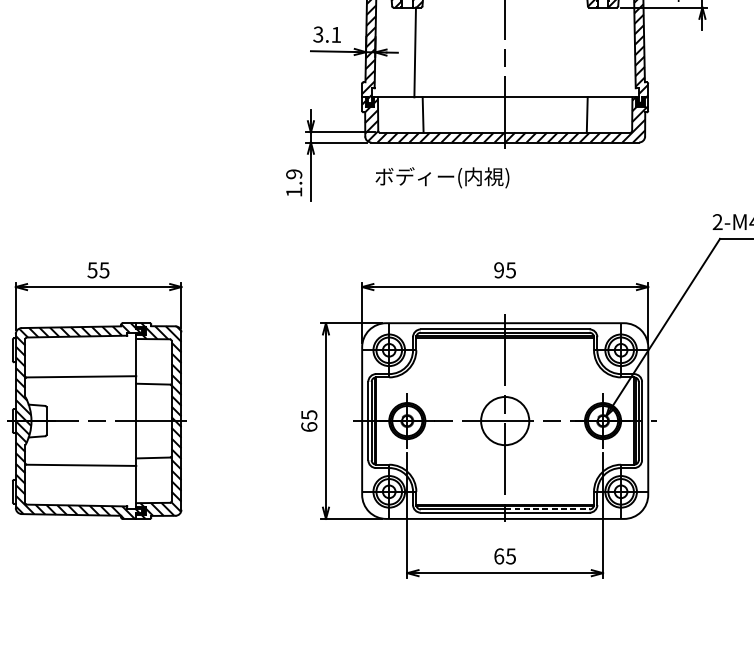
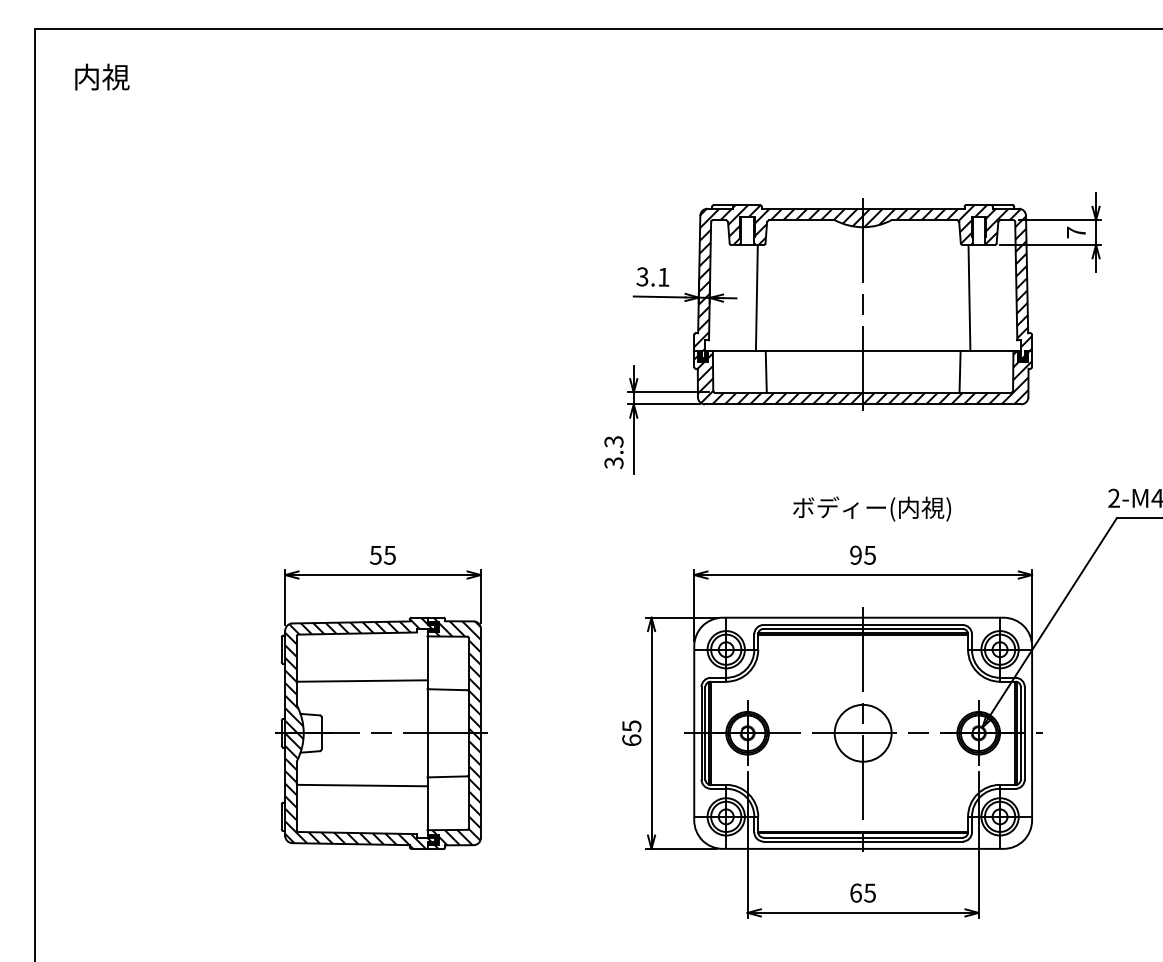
line: (595, 52) -> (969, 298), added
text: (441, 177) -> (871, 508), moved
text: (293, 183) -> (613, 452), 1.9 -> 3.3
line: (546, 509) -> (912, 837), dashed -> solid

